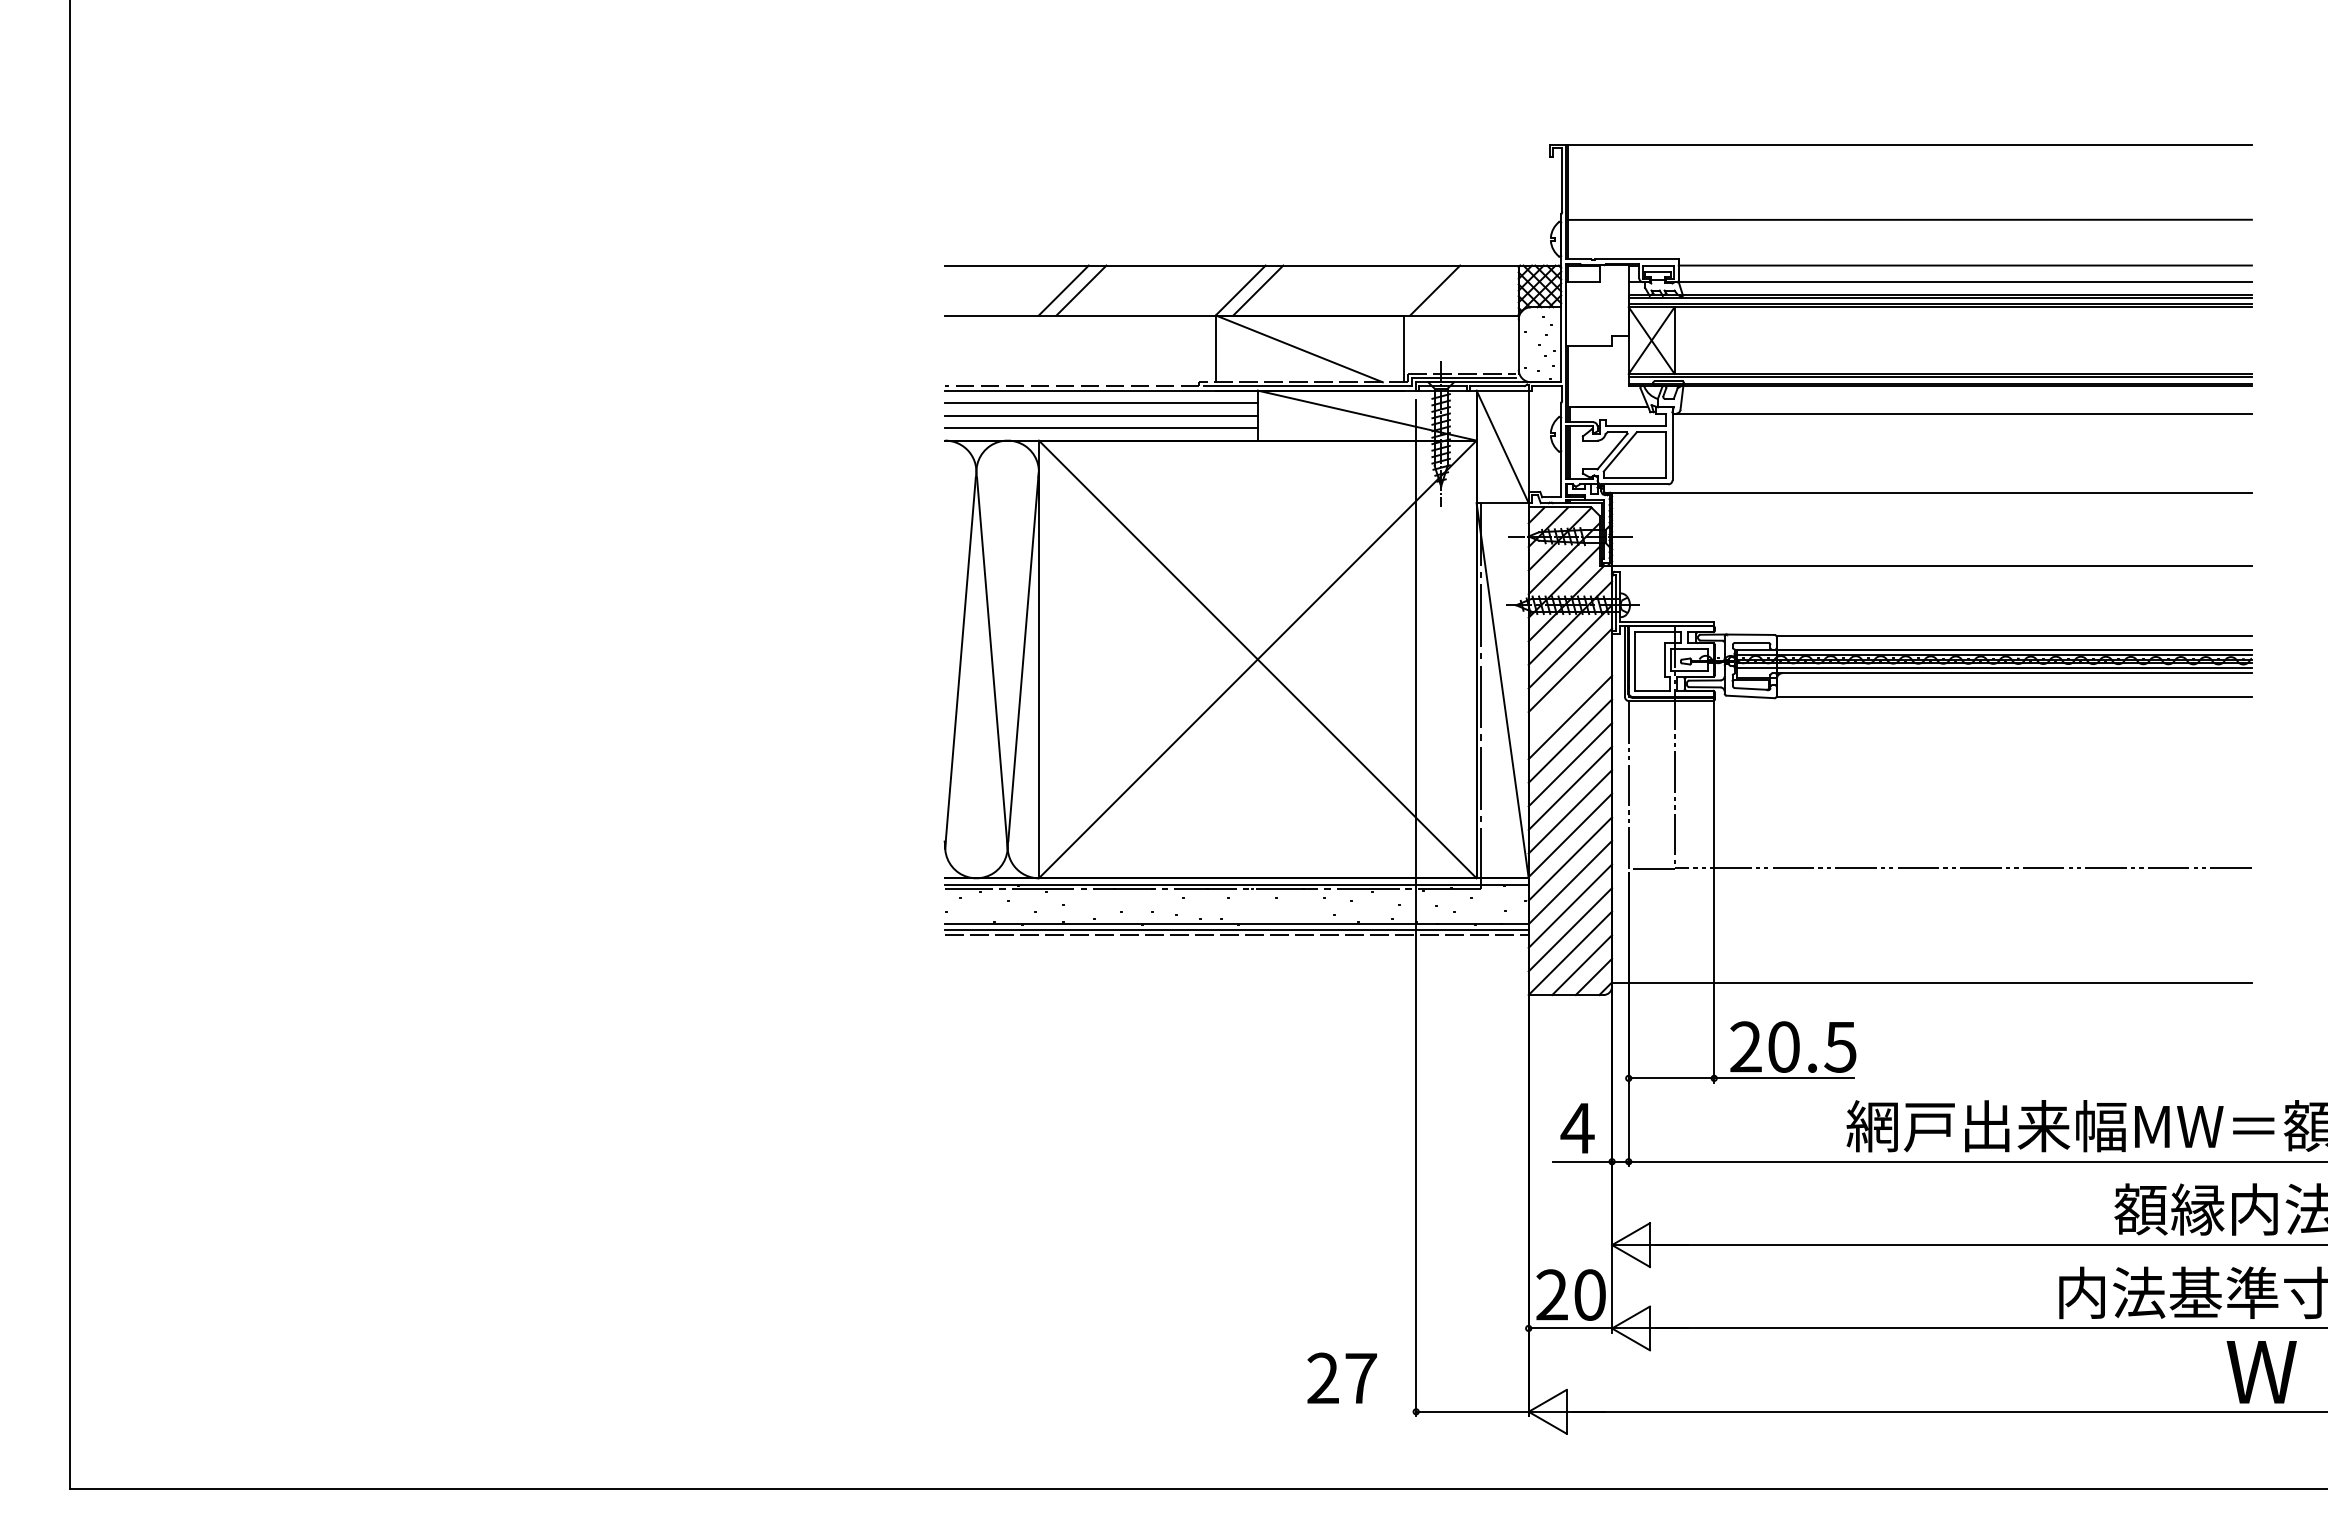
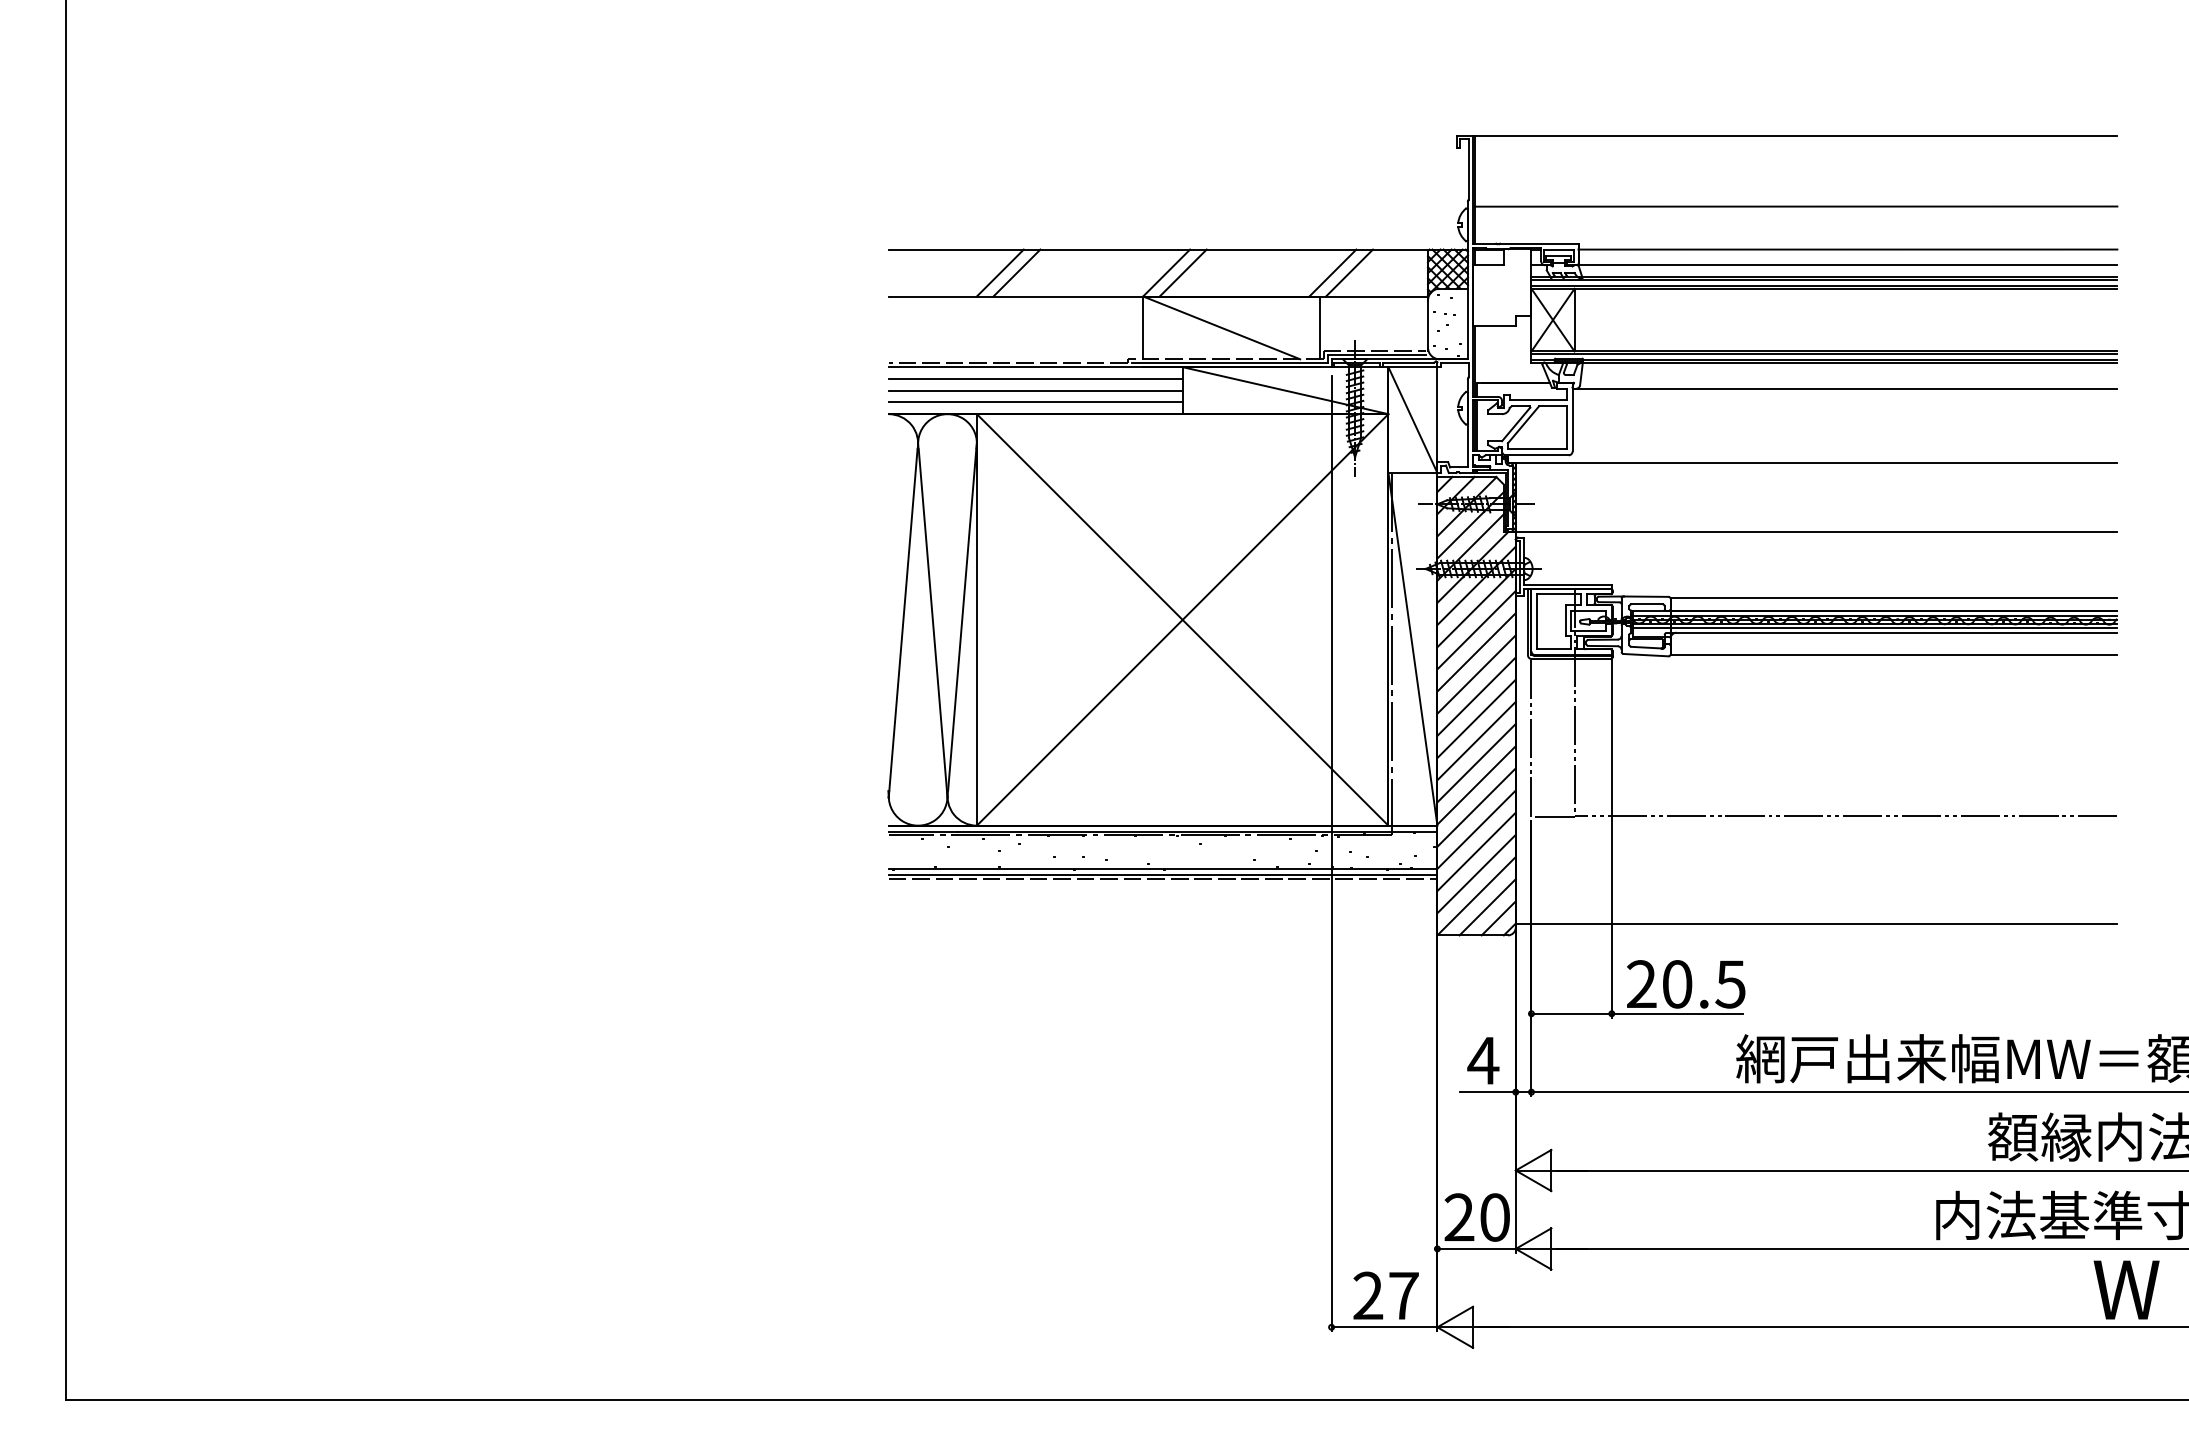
line: (1417, 290) -> (1332, 273), added
line: (1570, 693) -> (1476, 651), added
text: (1341, 1377) -> (1385, 1295), moved

